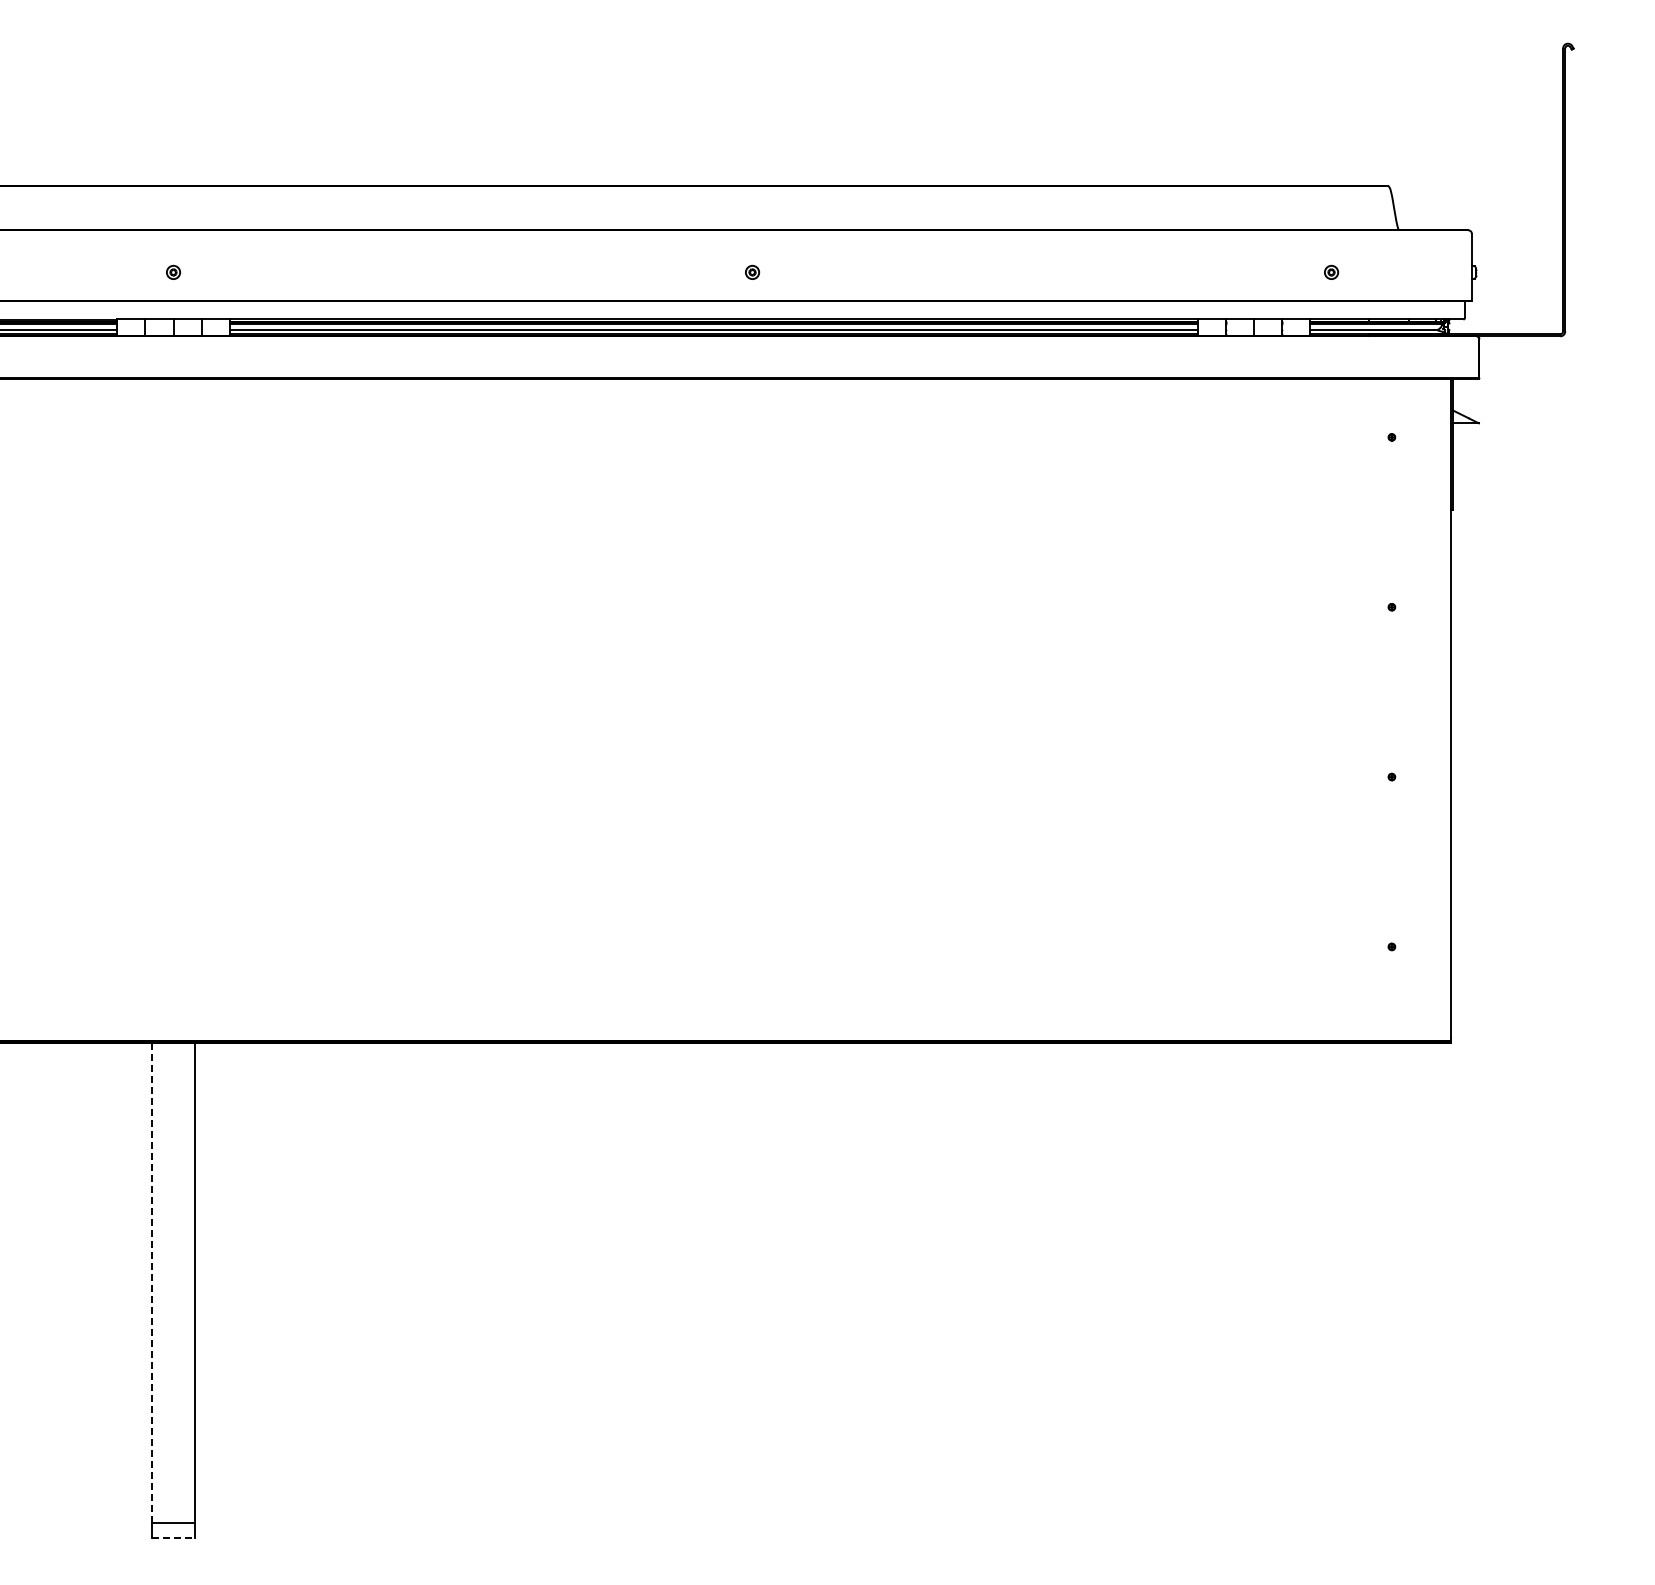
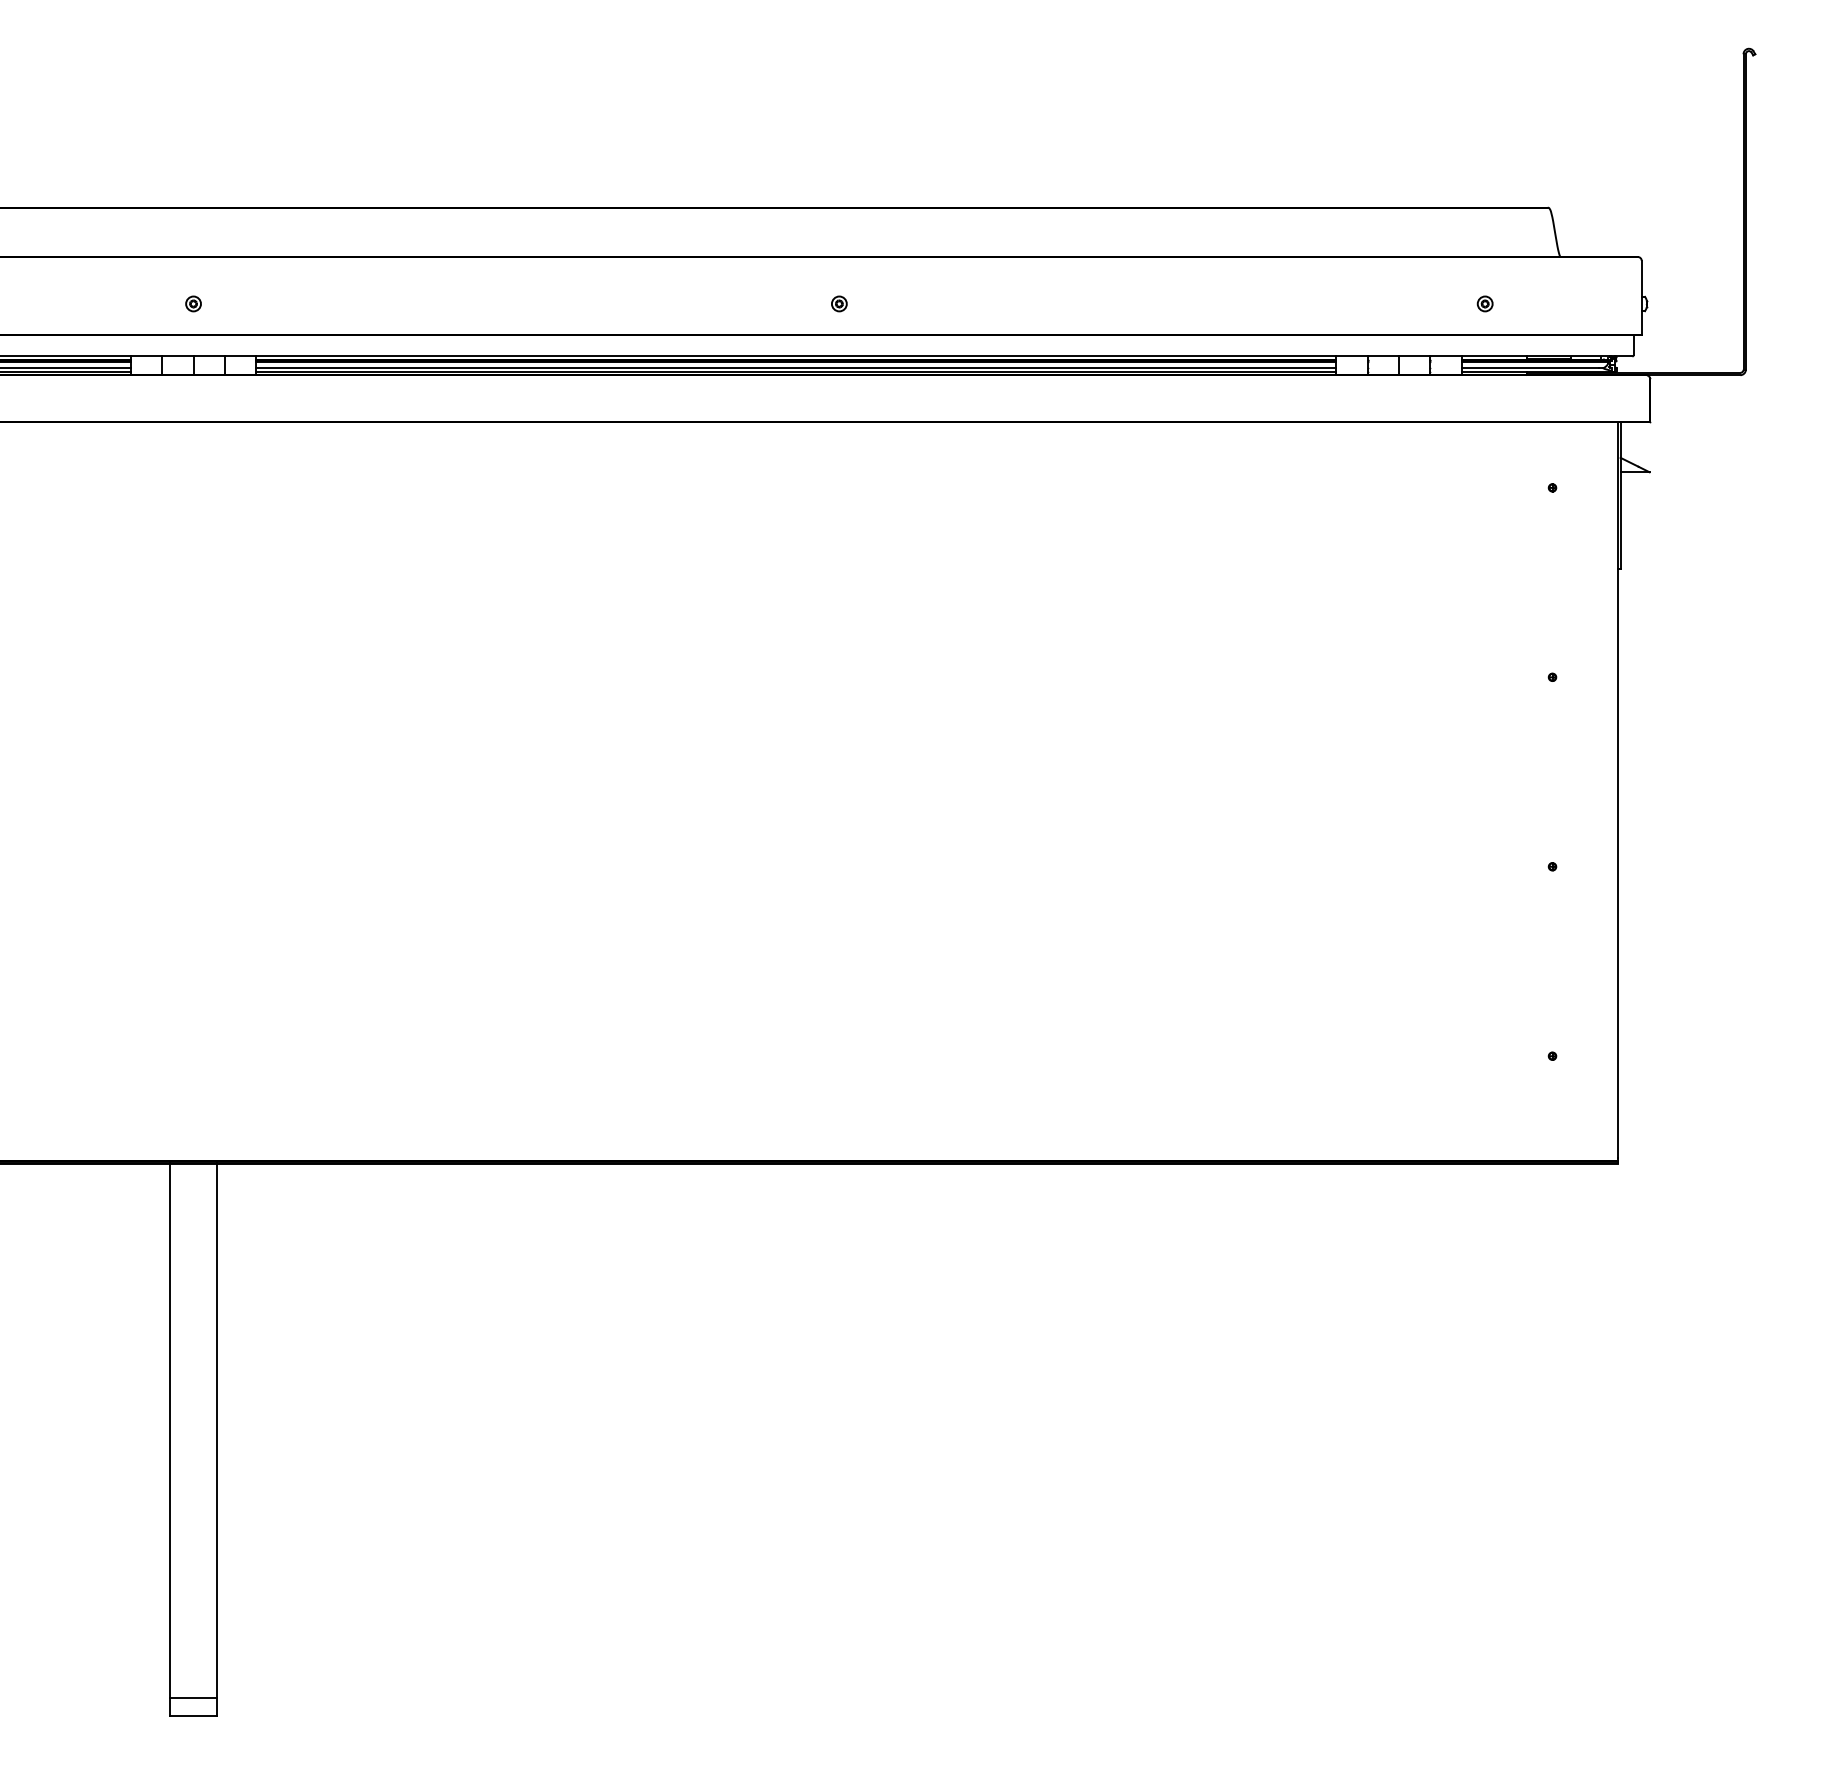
line: (152, 1282) -> (170, 1430), dashed -> solid
line: (174, 1538) -> (194, 1716), dashed -> solid

